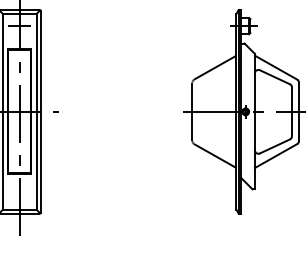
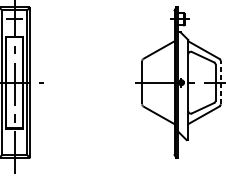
line: (298, 111) -> (220, 82), solid -> dashed

